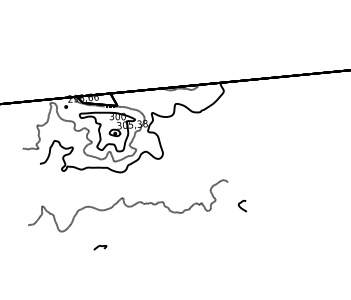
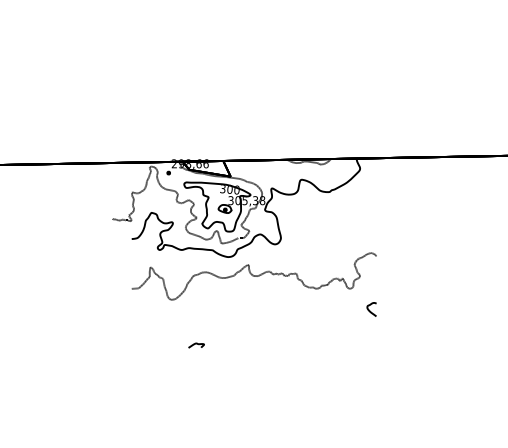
part: (127, 207) -> (253, 276), moved

